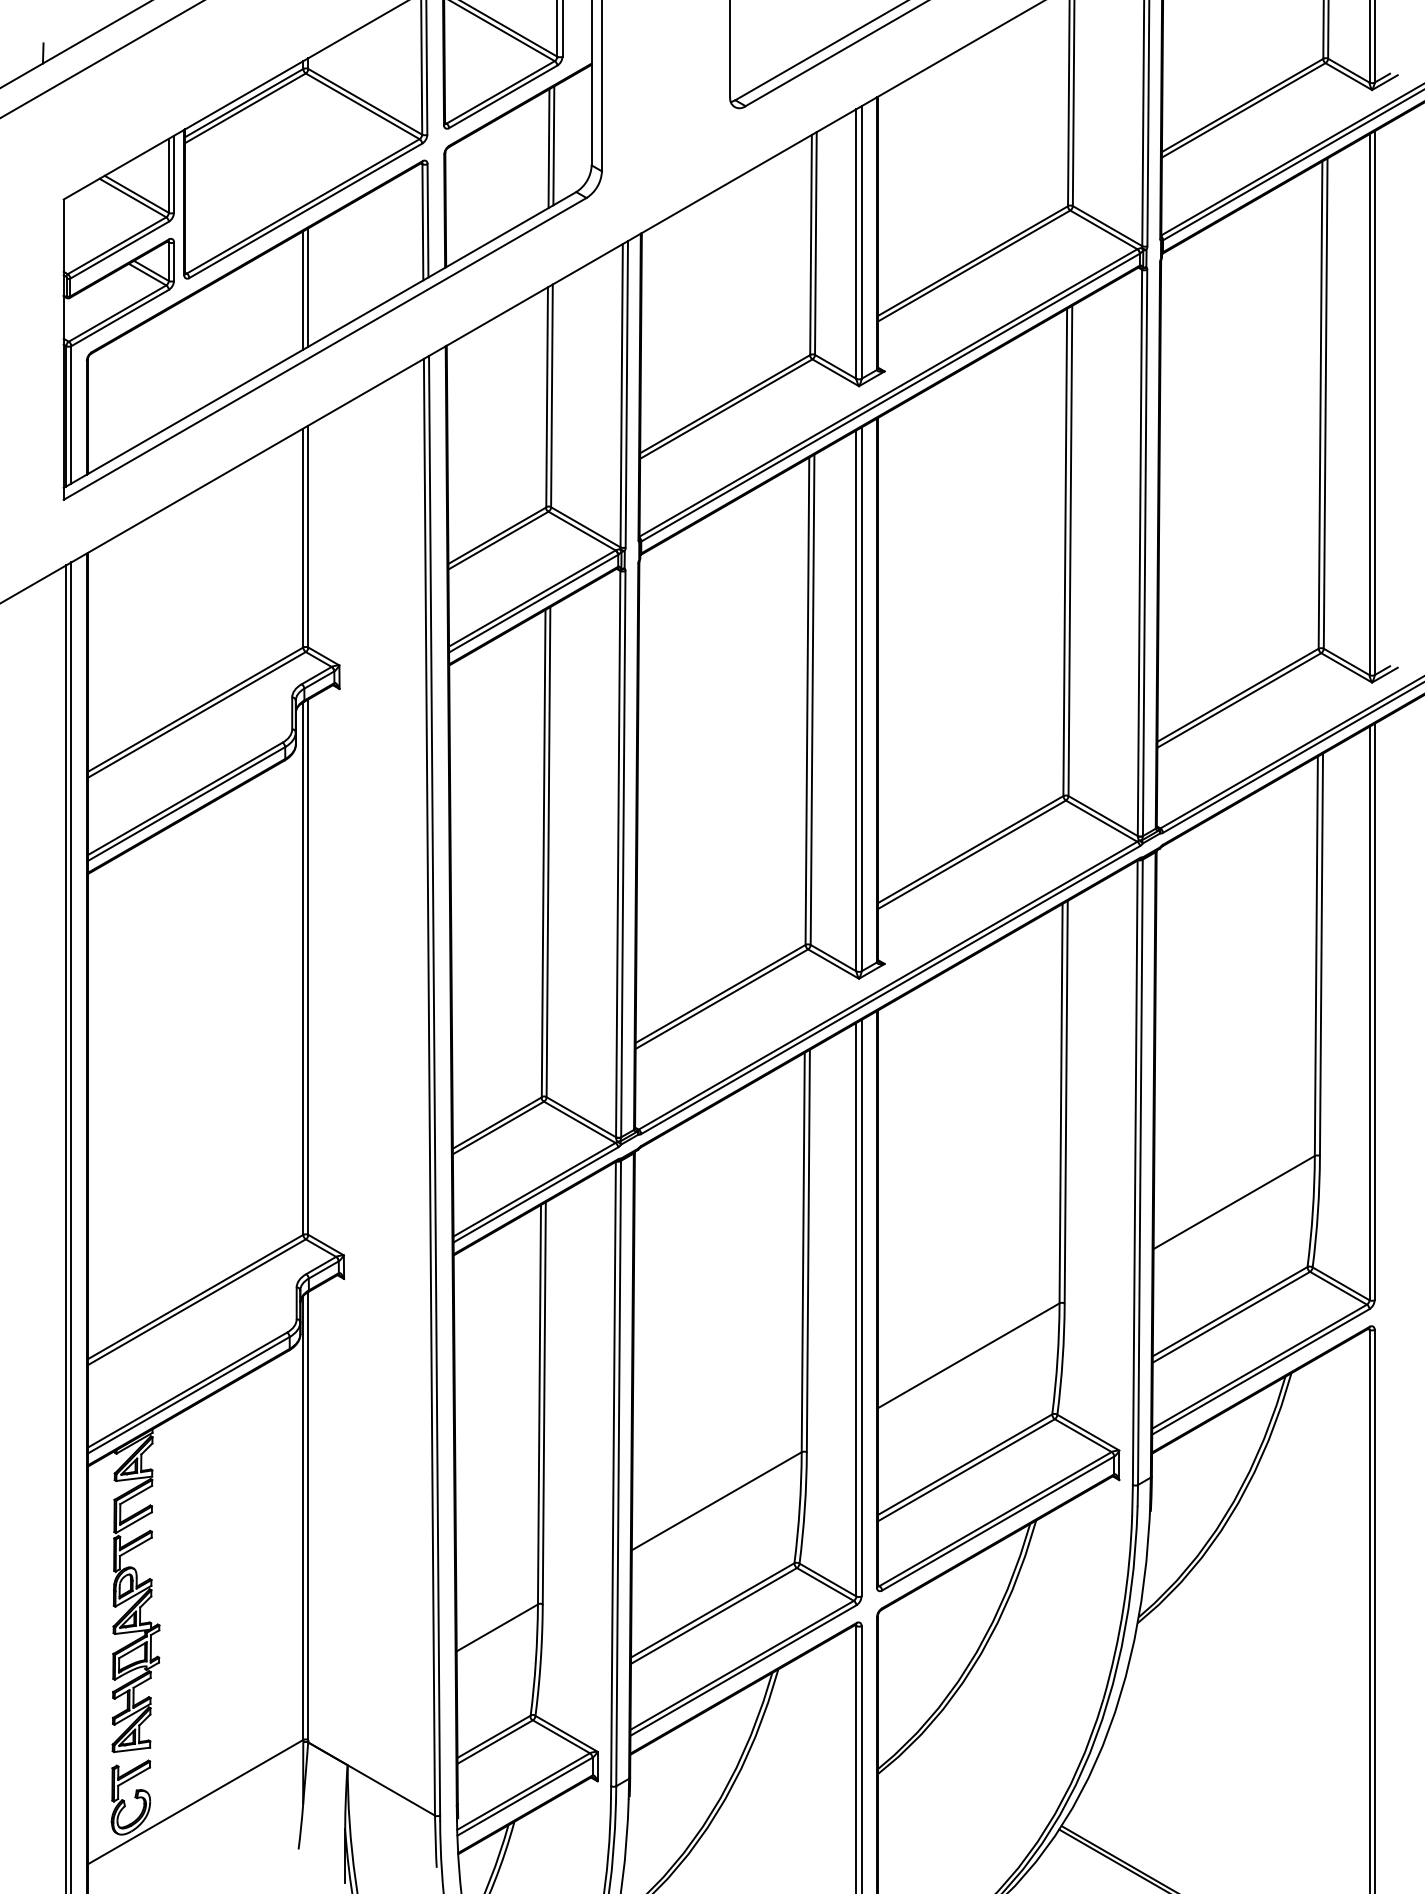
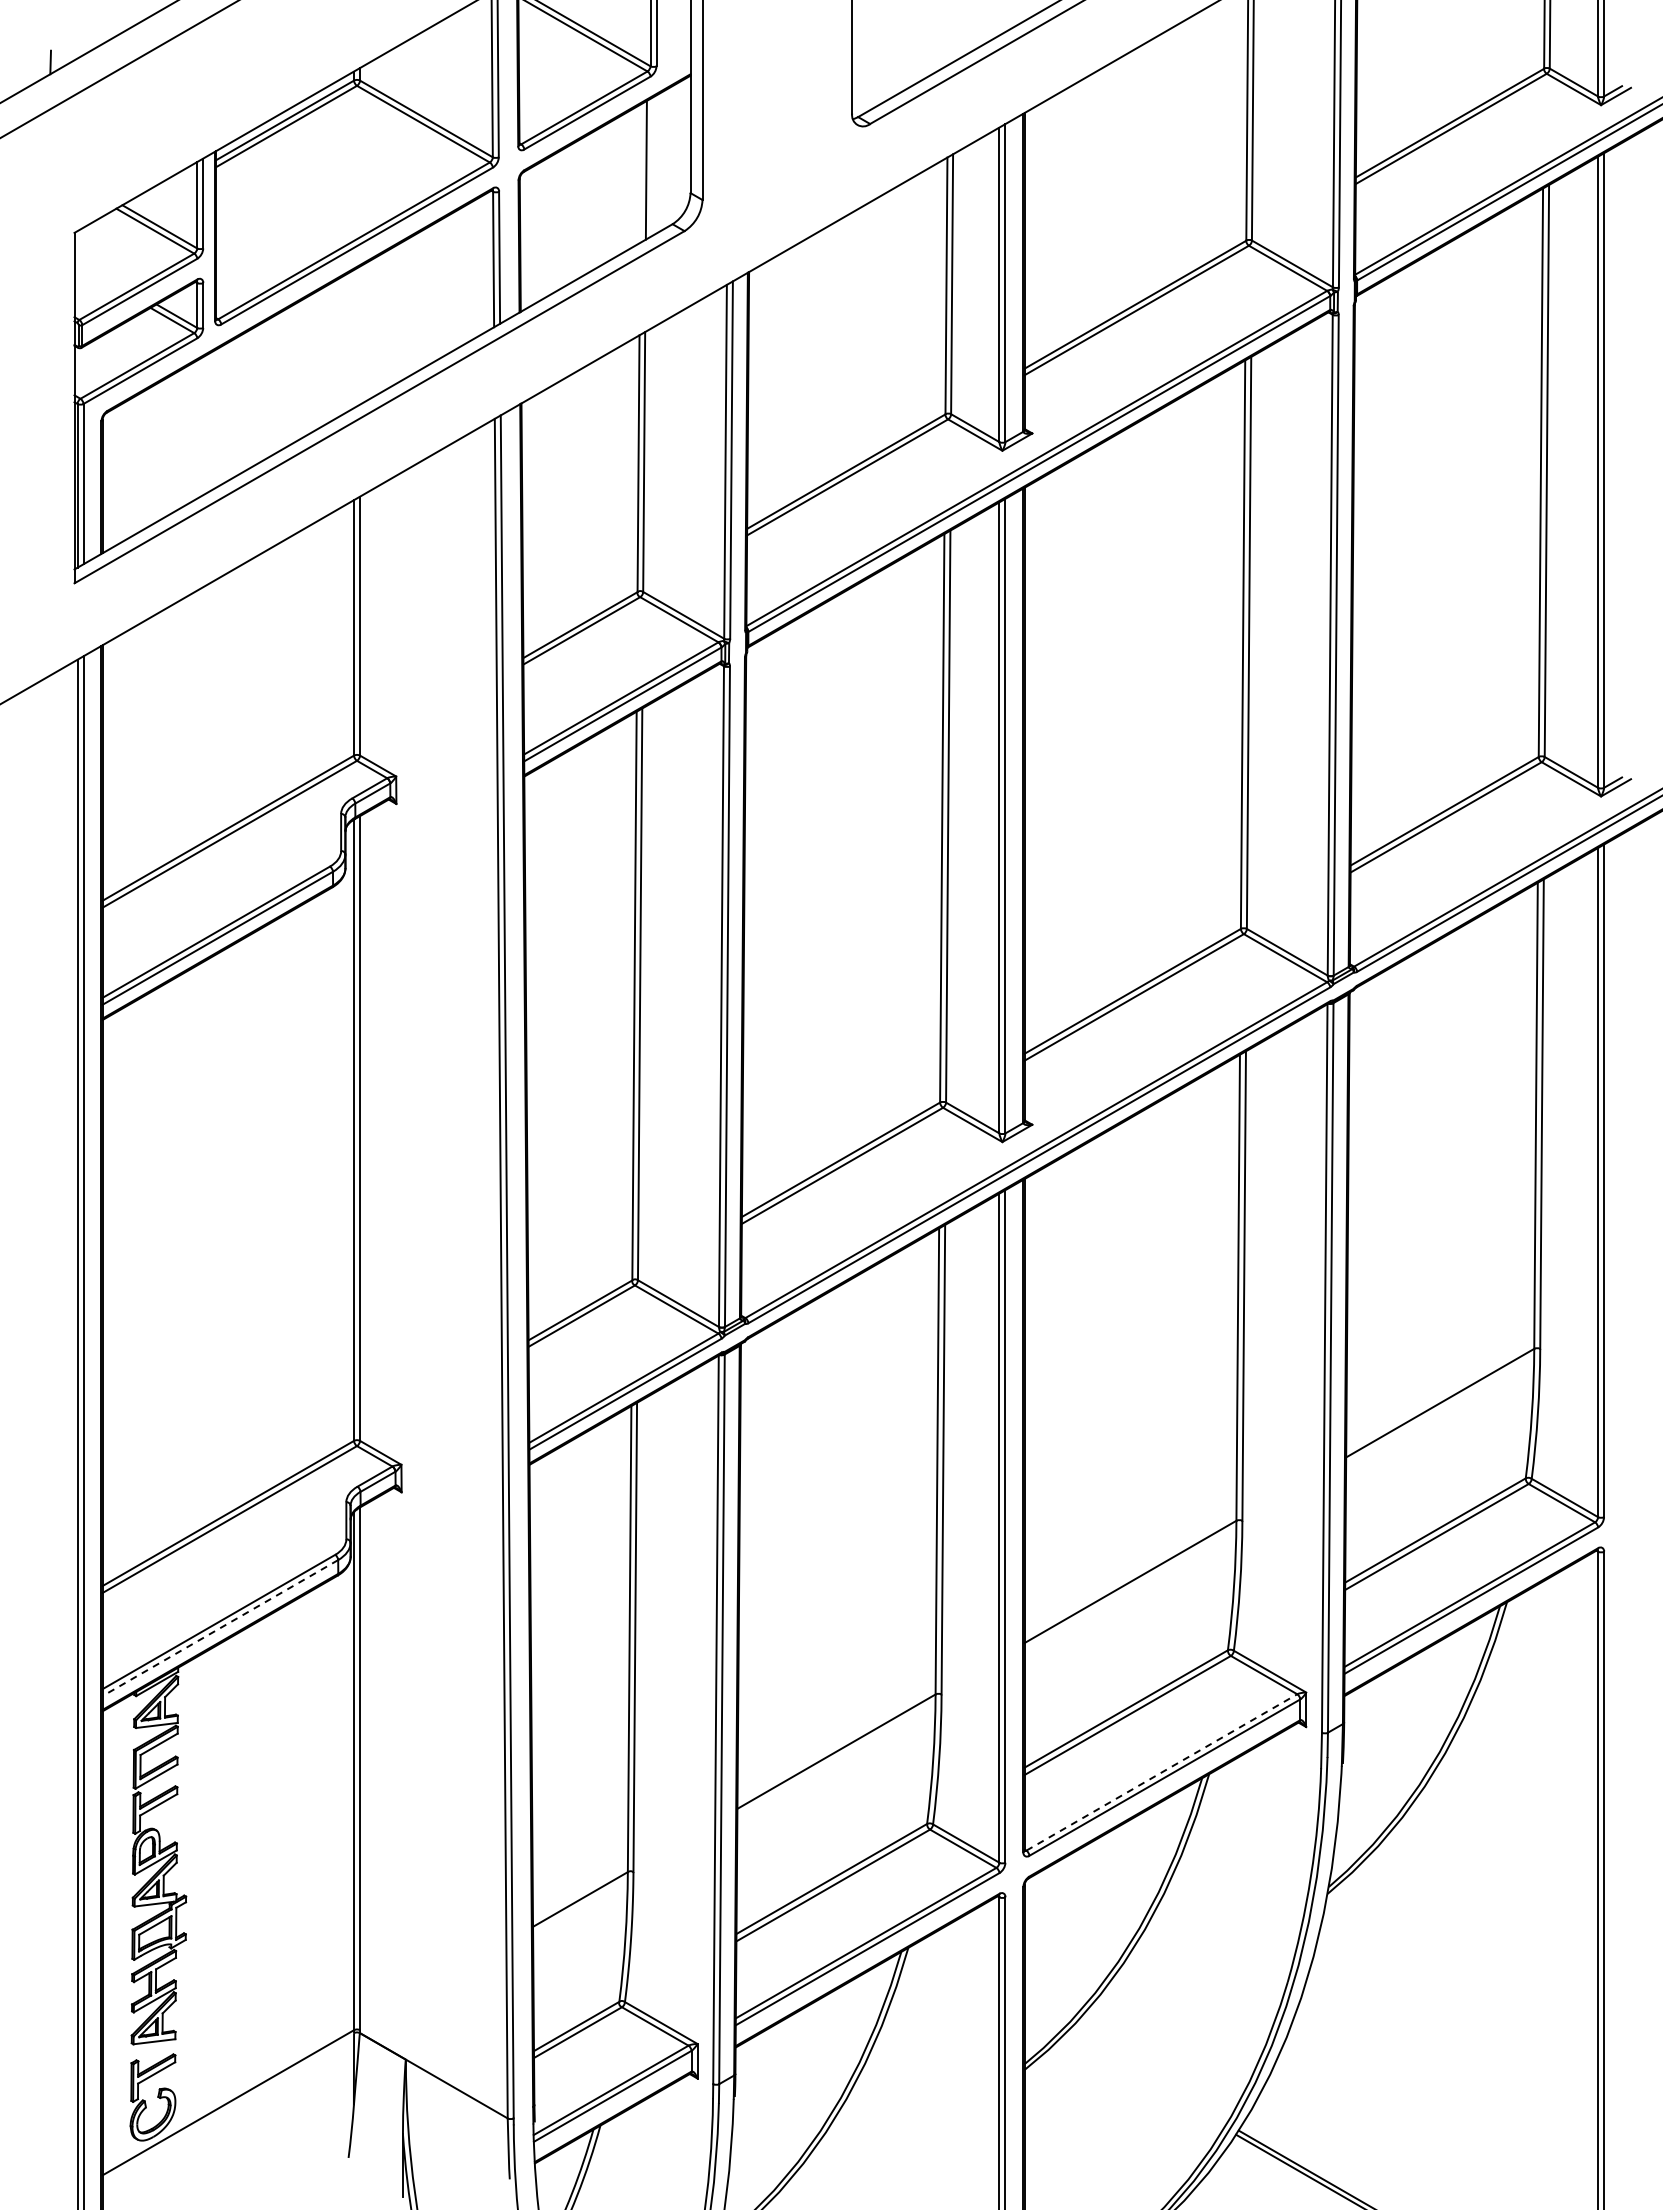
line: (548, 148) -> (640, 173), removed
line: (308, 287) -> (360, 335), removed
line: (303, 290) -> (354, 338), removed
line: (188, 1395) -> (220, 1628), solid -> dashed
line: (996, 1519) -> (1162, 1772), solid -> dashed

